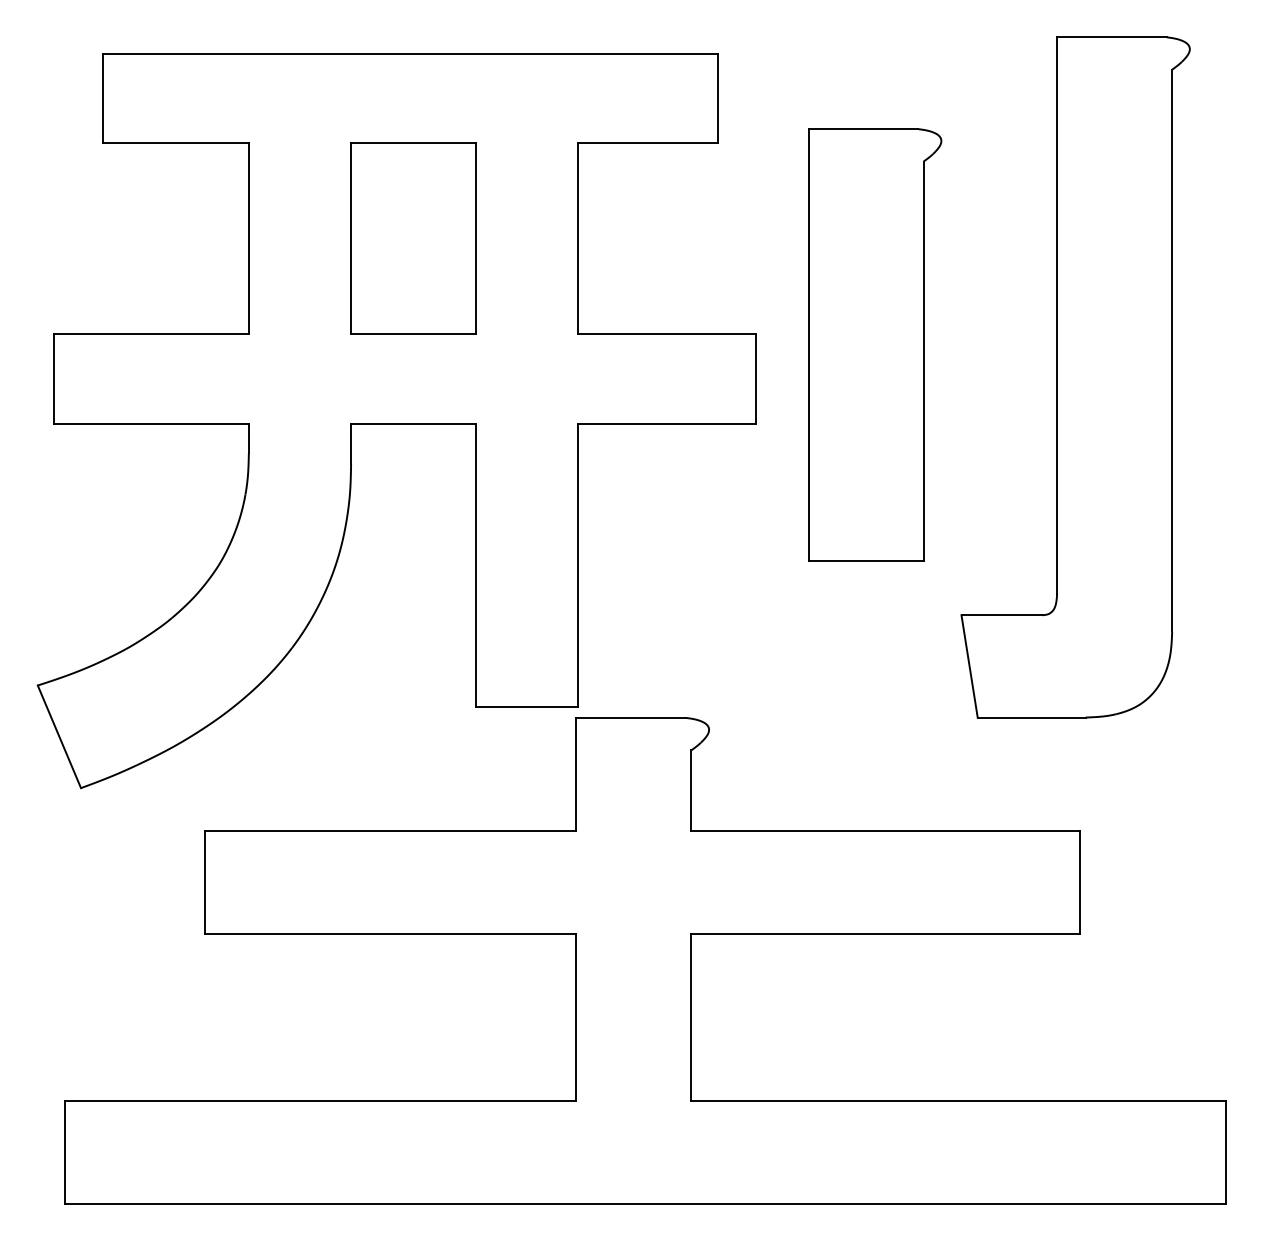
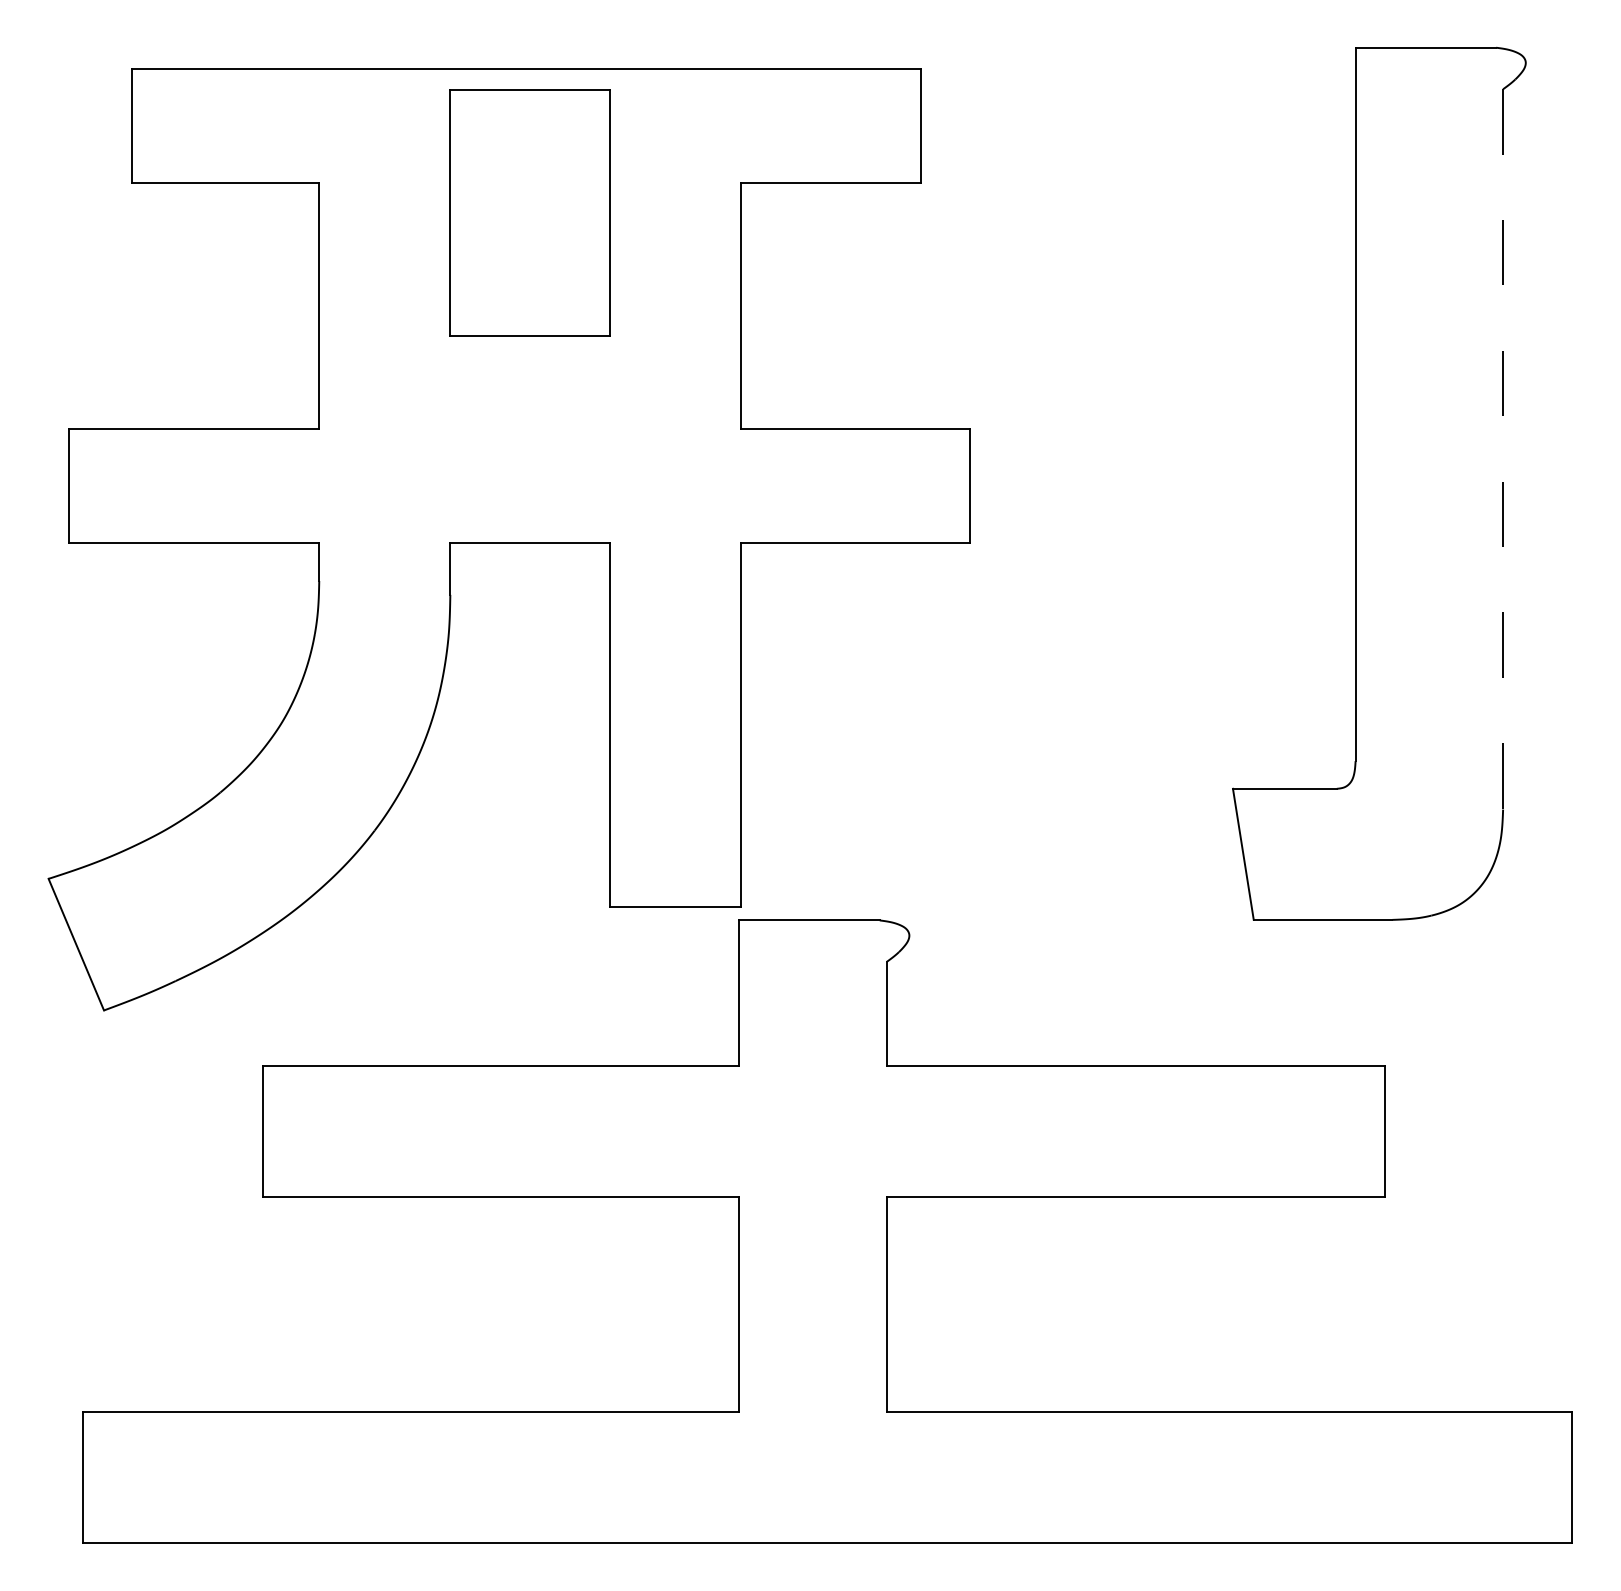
part: (412, 238) -> (529, 212), moved
part: (875, 345) -> (1122, 442), removed
line: (1172, 350) -> (1503, 449), solid -> dashed

